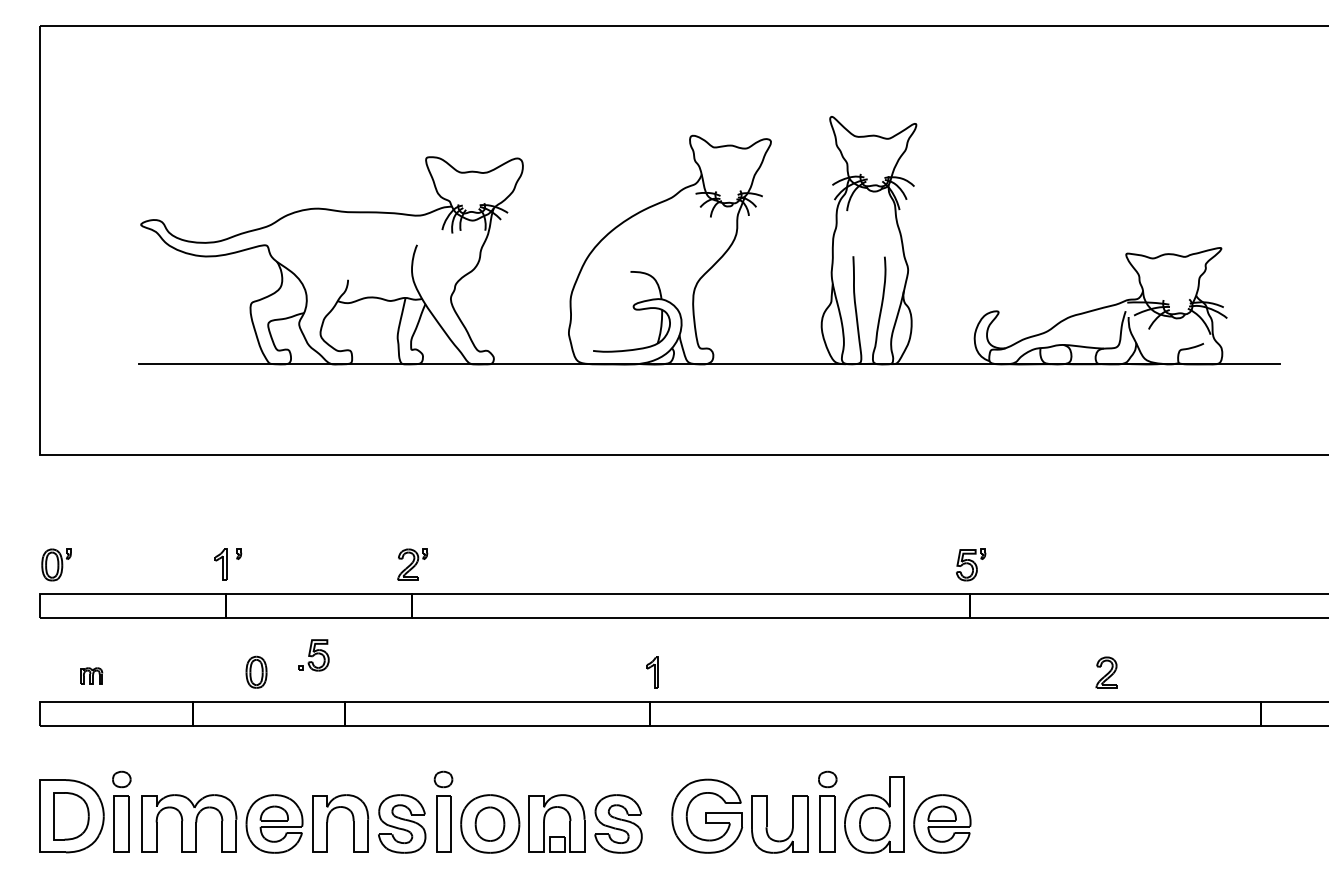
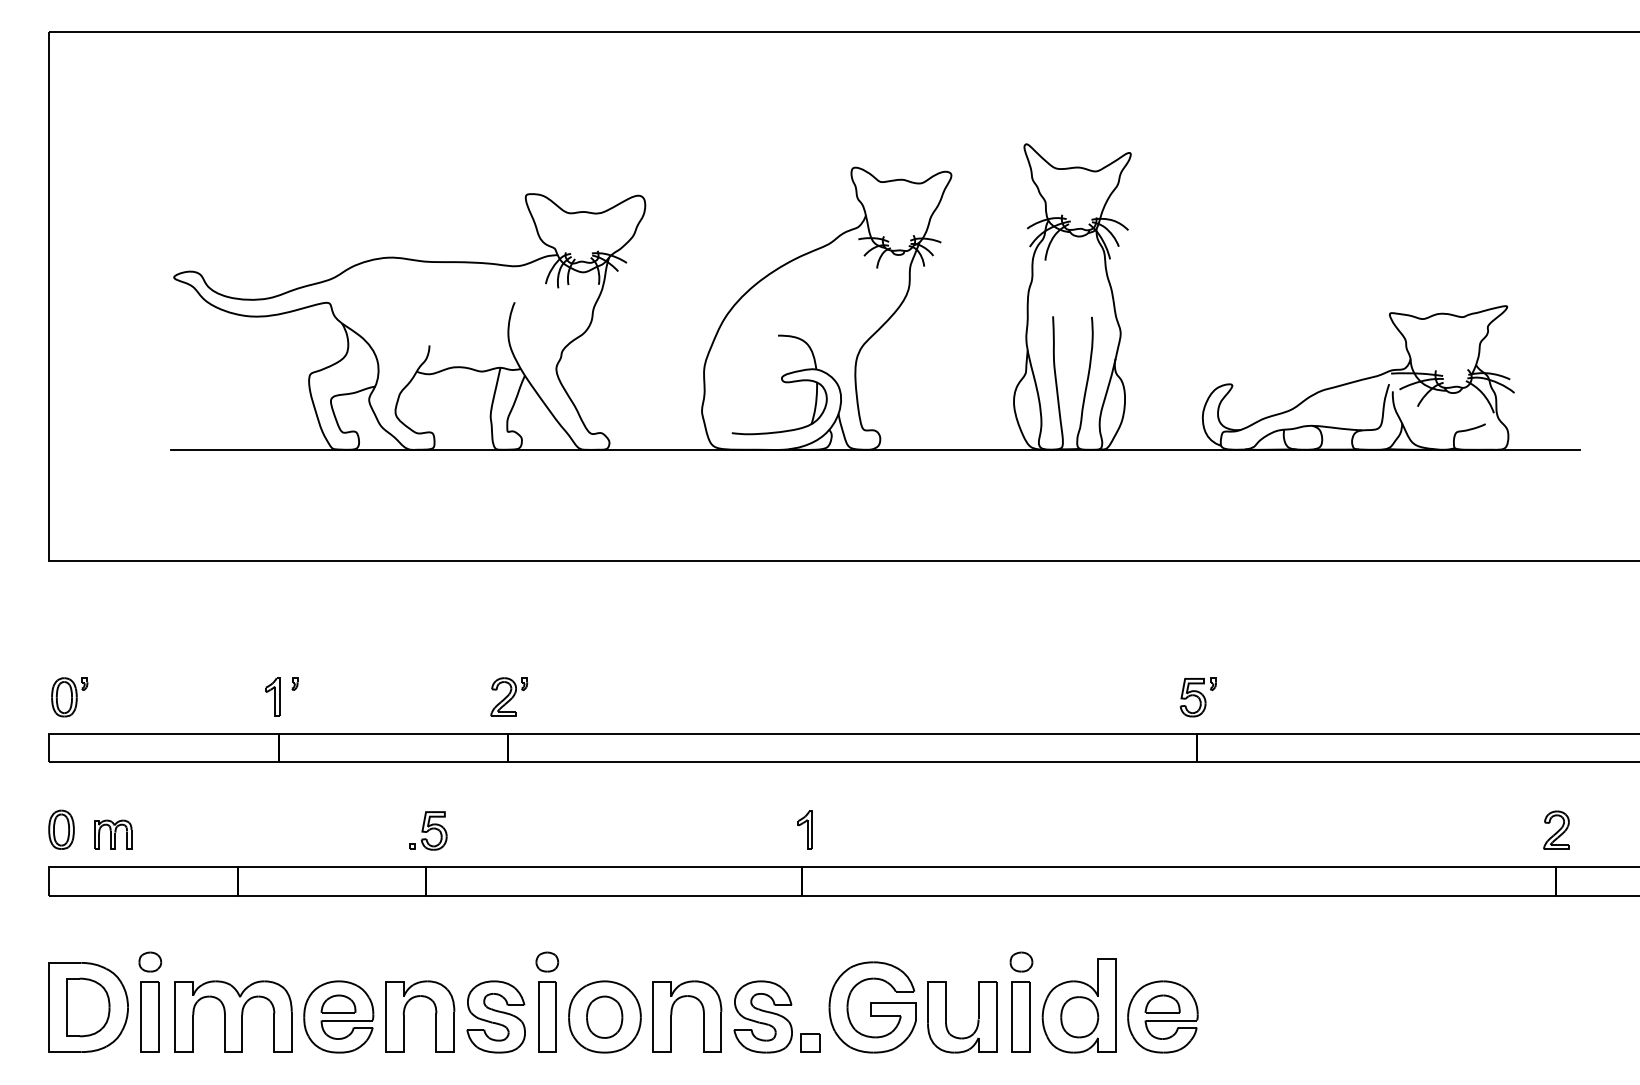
part: (314, 655) -> (428, 830), moved
part: (256, 672) -> (61, 829), moved
part: (1106, 672) -> (1556, 829), moved
part: (92, 676) -> (113, 834), size x1.43
part: (557, 844) -> (810, 1042), moved

